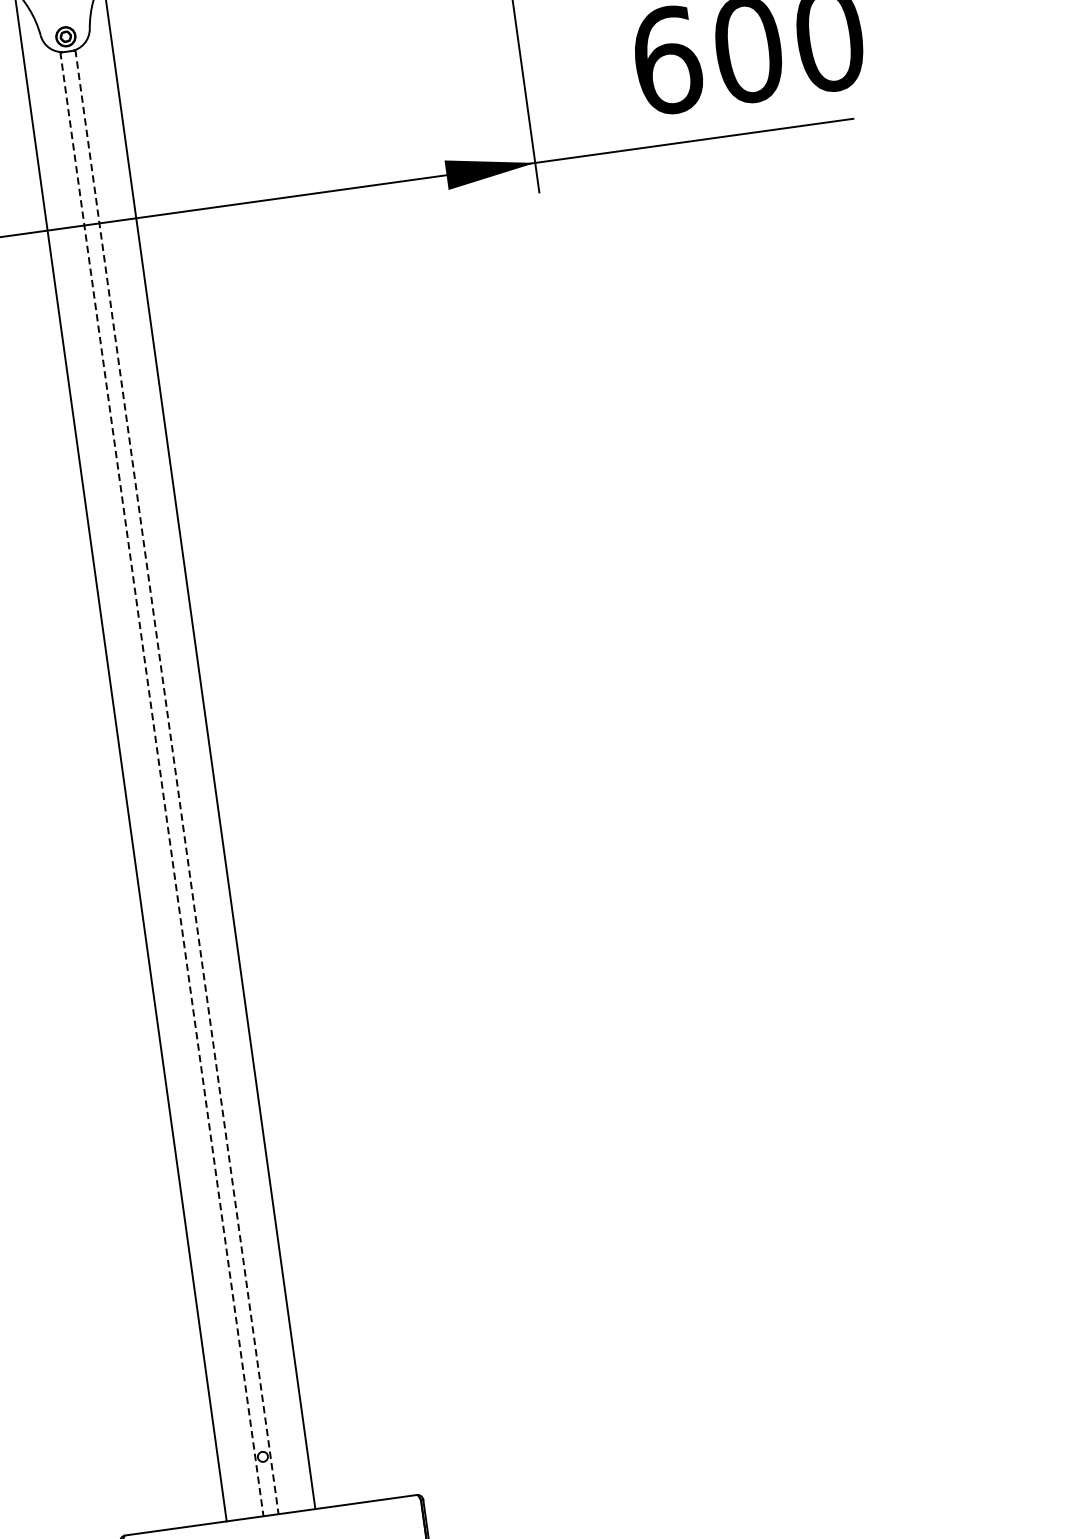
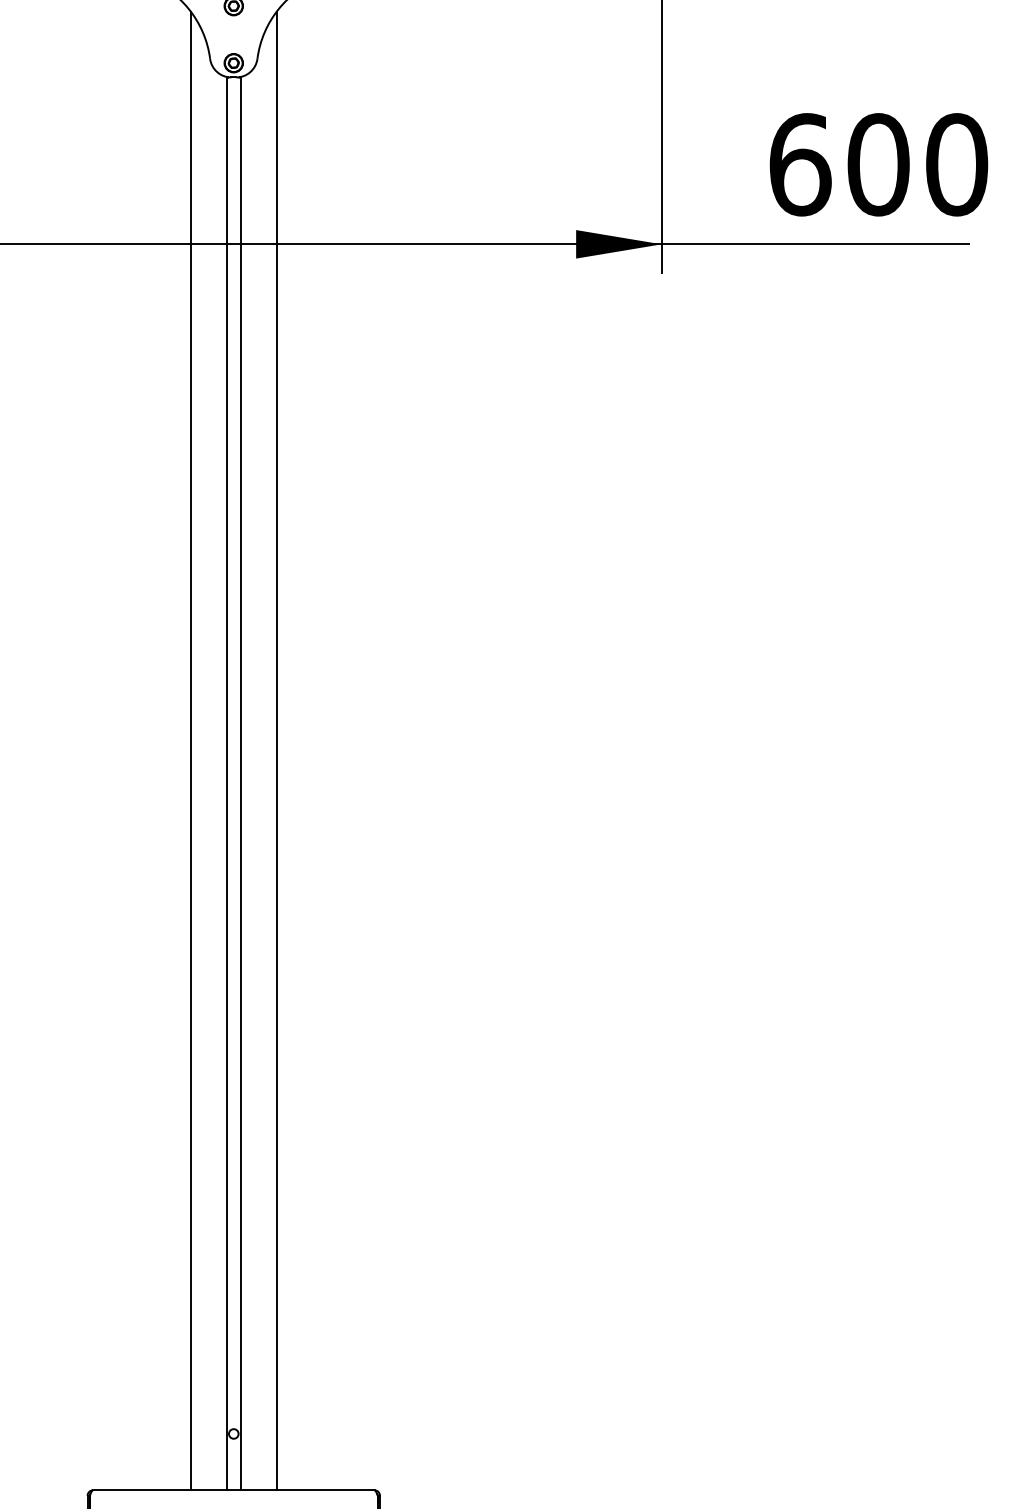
line: (177, 781) -> (241, 783), dashed -> solid
line: (161, 784) -> (226, 783), dashed -> solid

